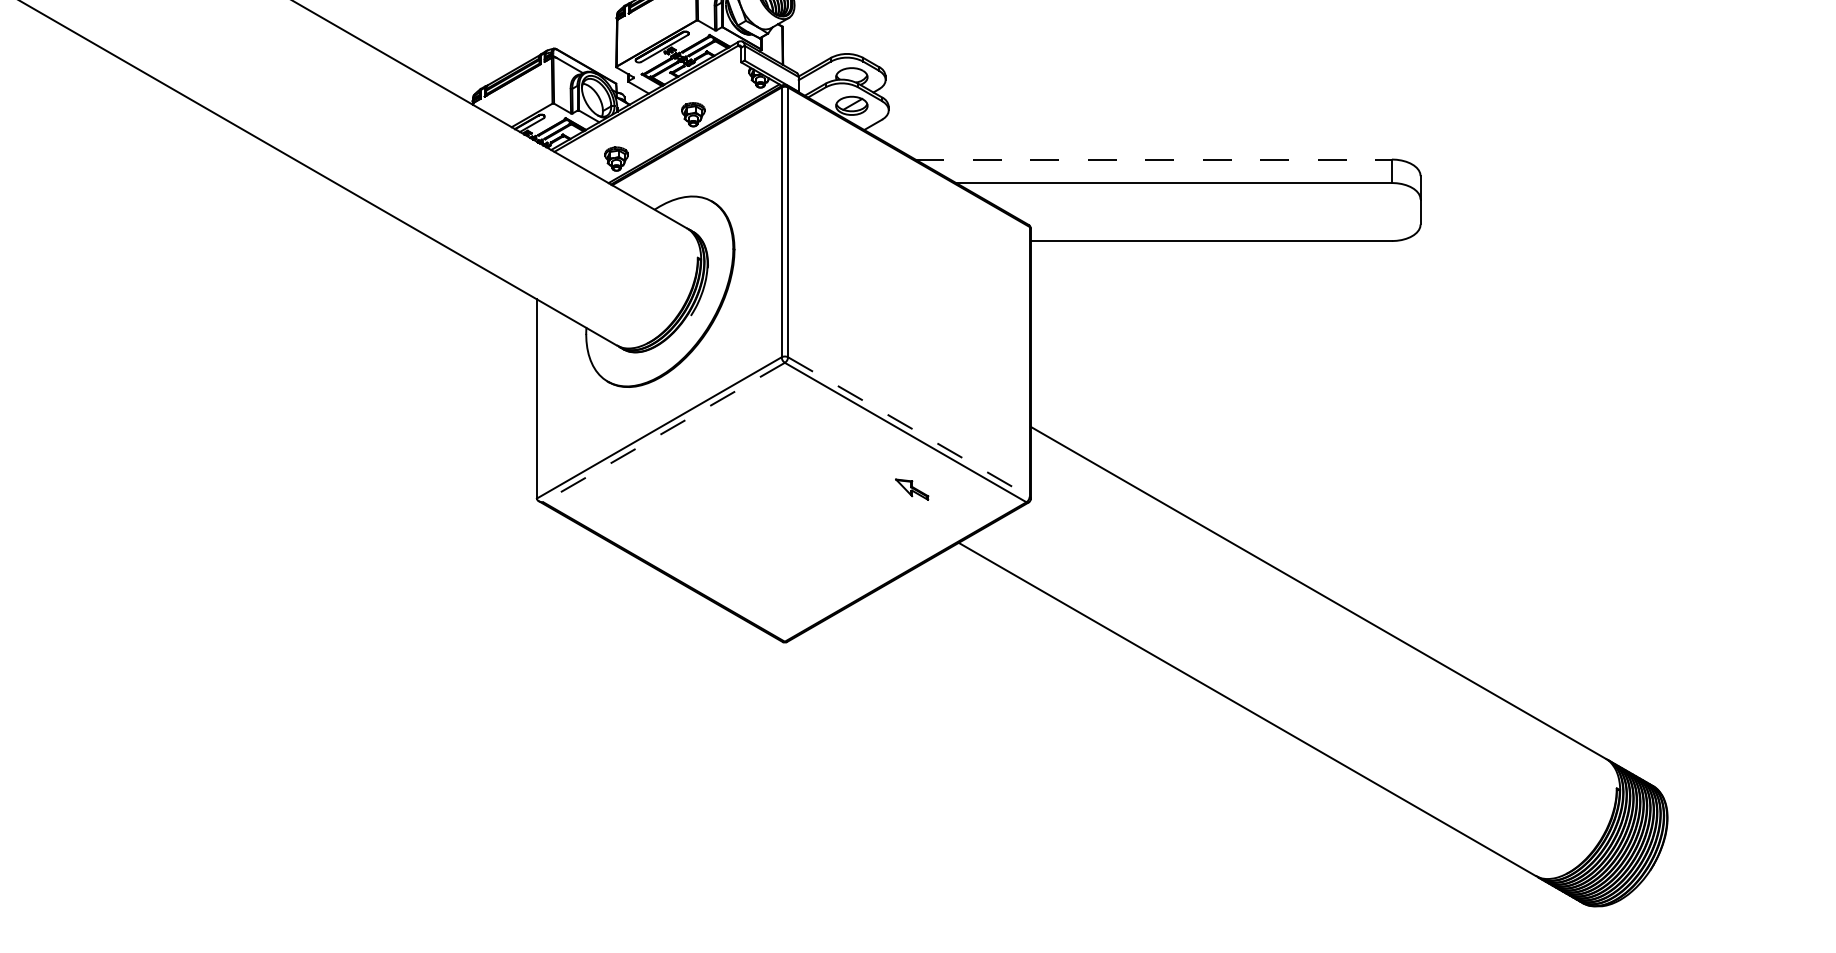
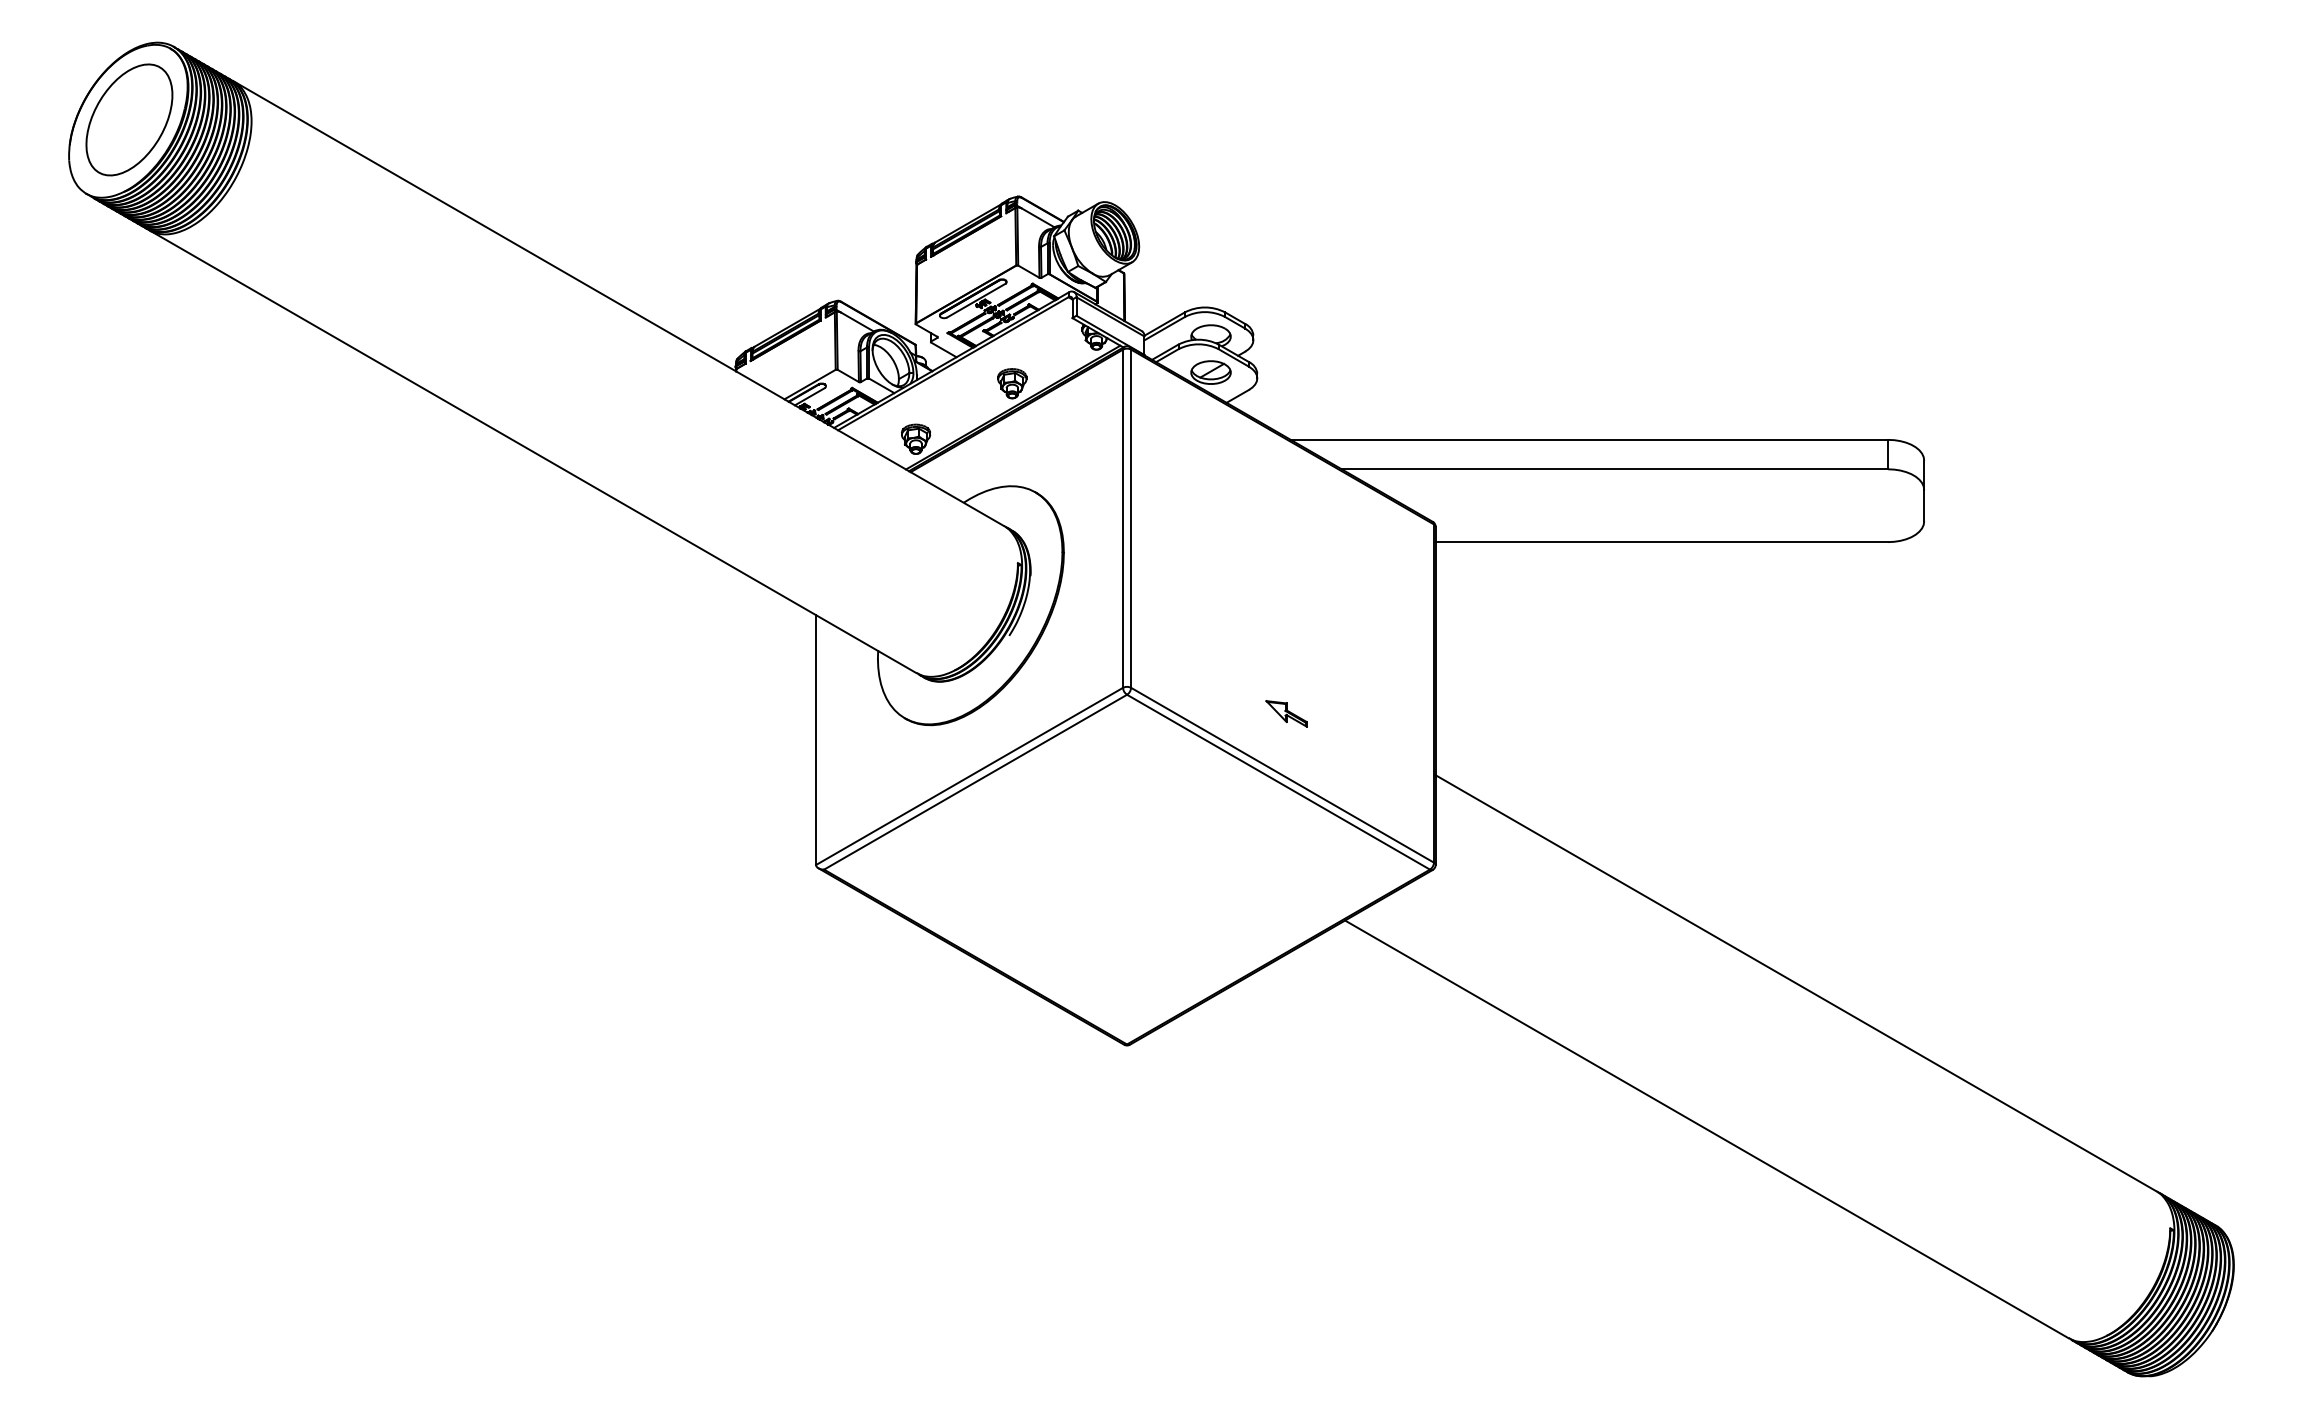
line: (1153, 159) -> (1589, 439), dashed -> solid
line: (908, 427) -> (1282, 775), dashed -> solid
line: (664, 432) -> (975, 782), dashed -> solid
part: (912, 489) -> (1286, 713), moved

